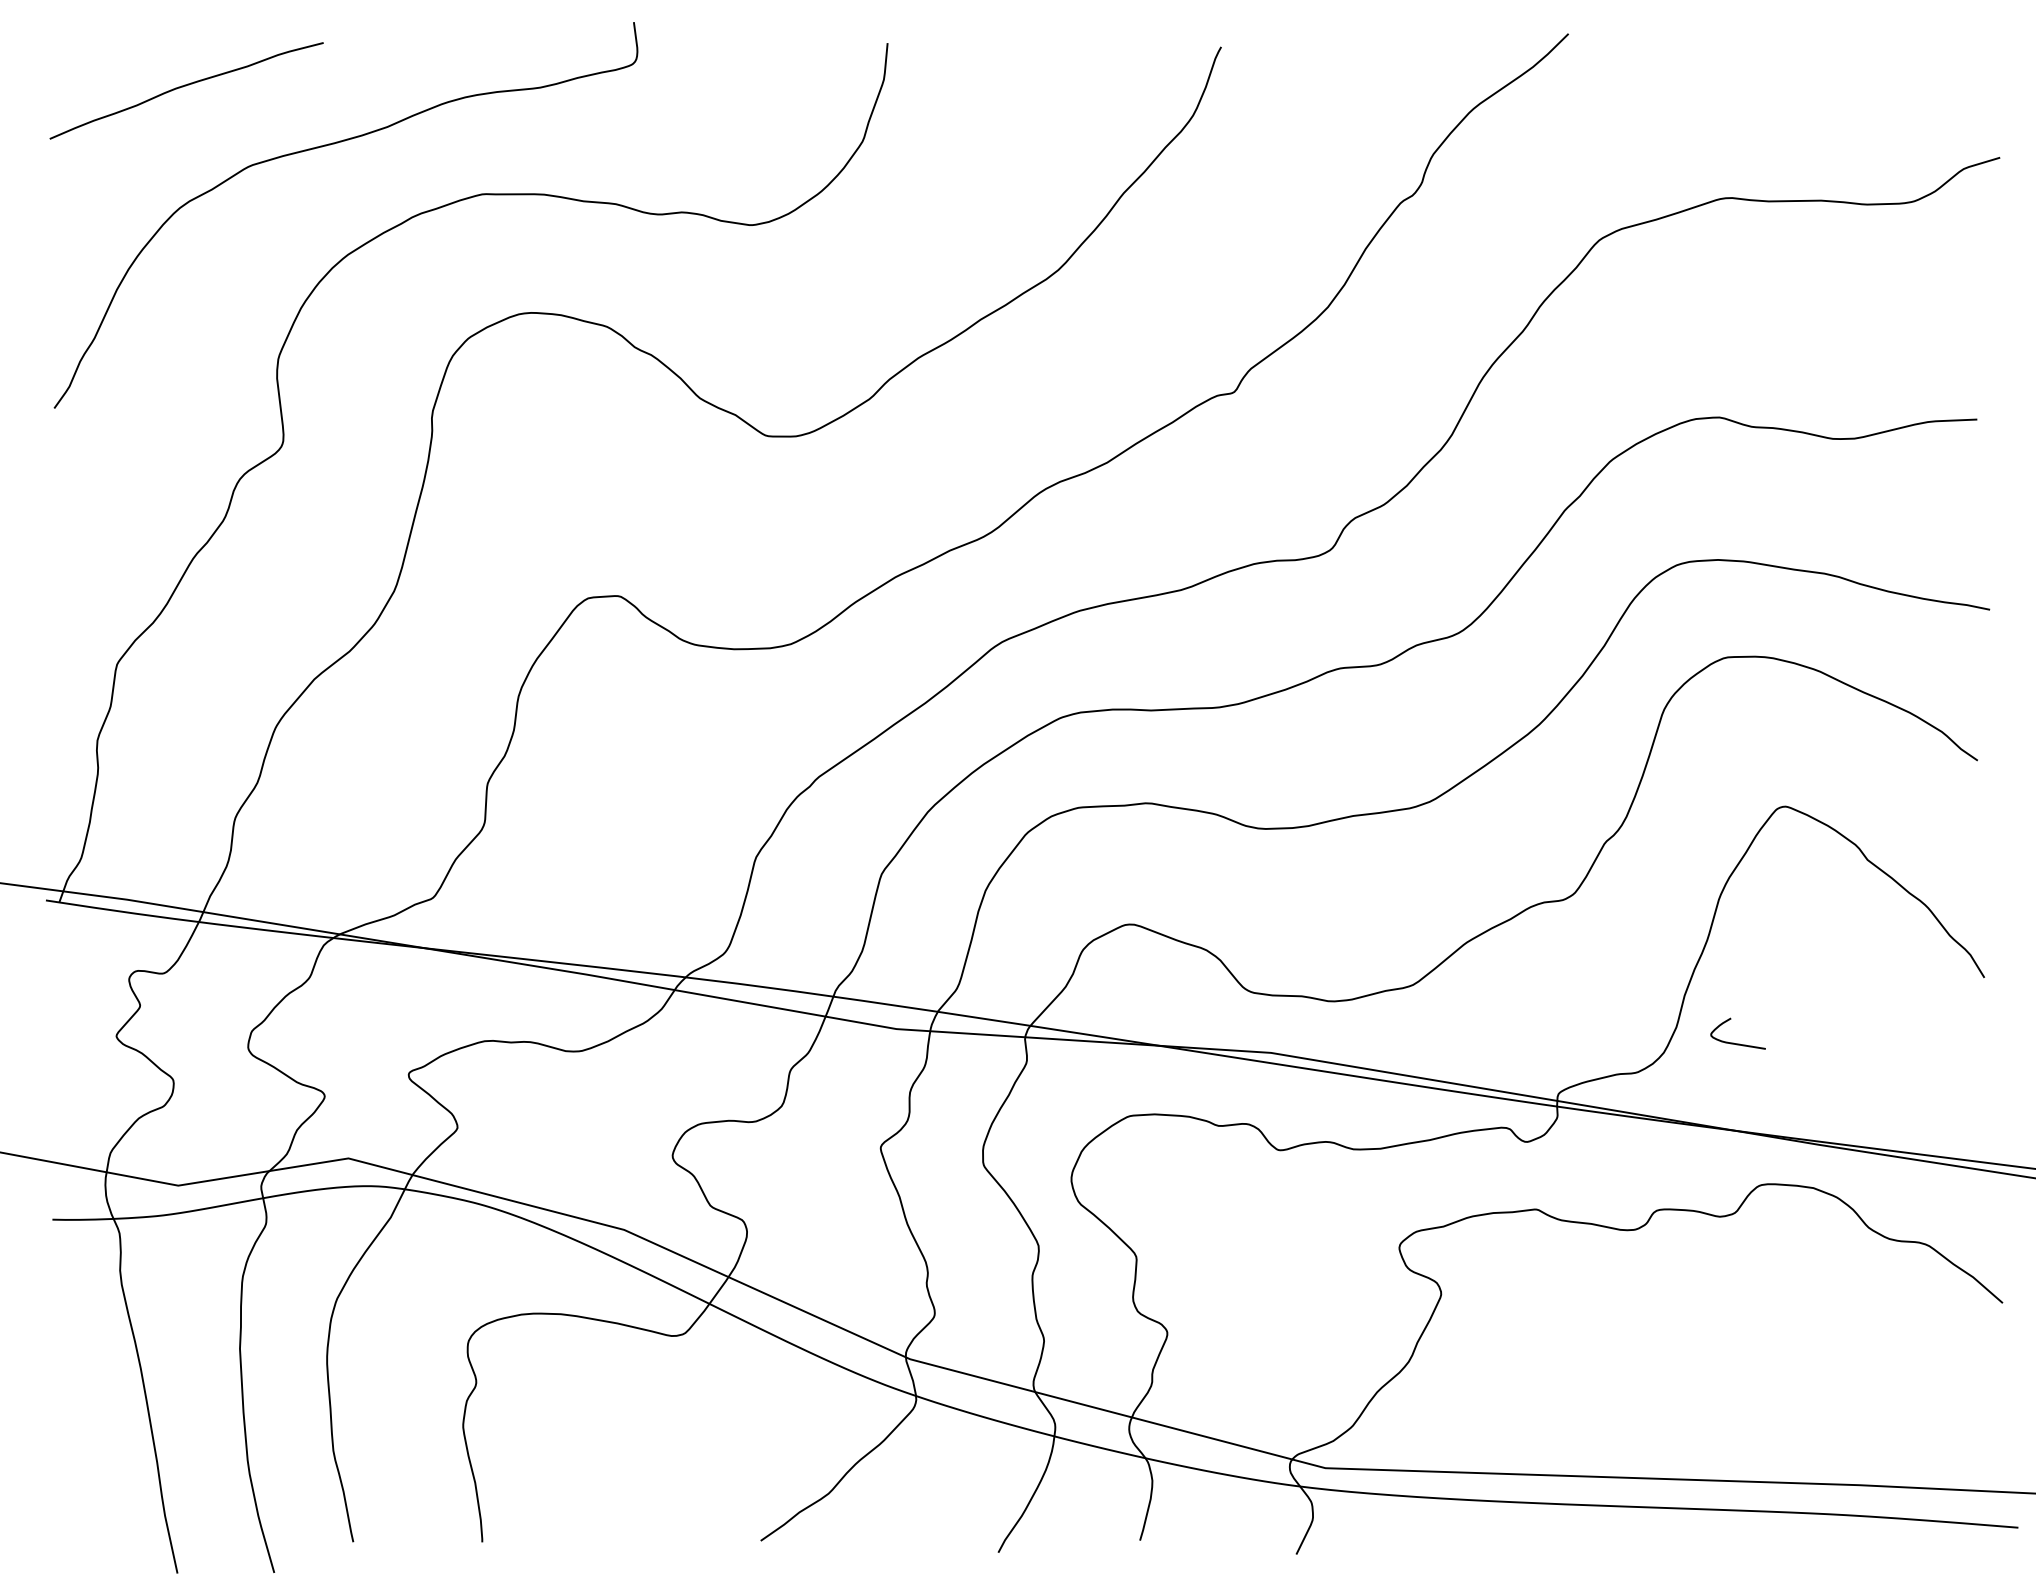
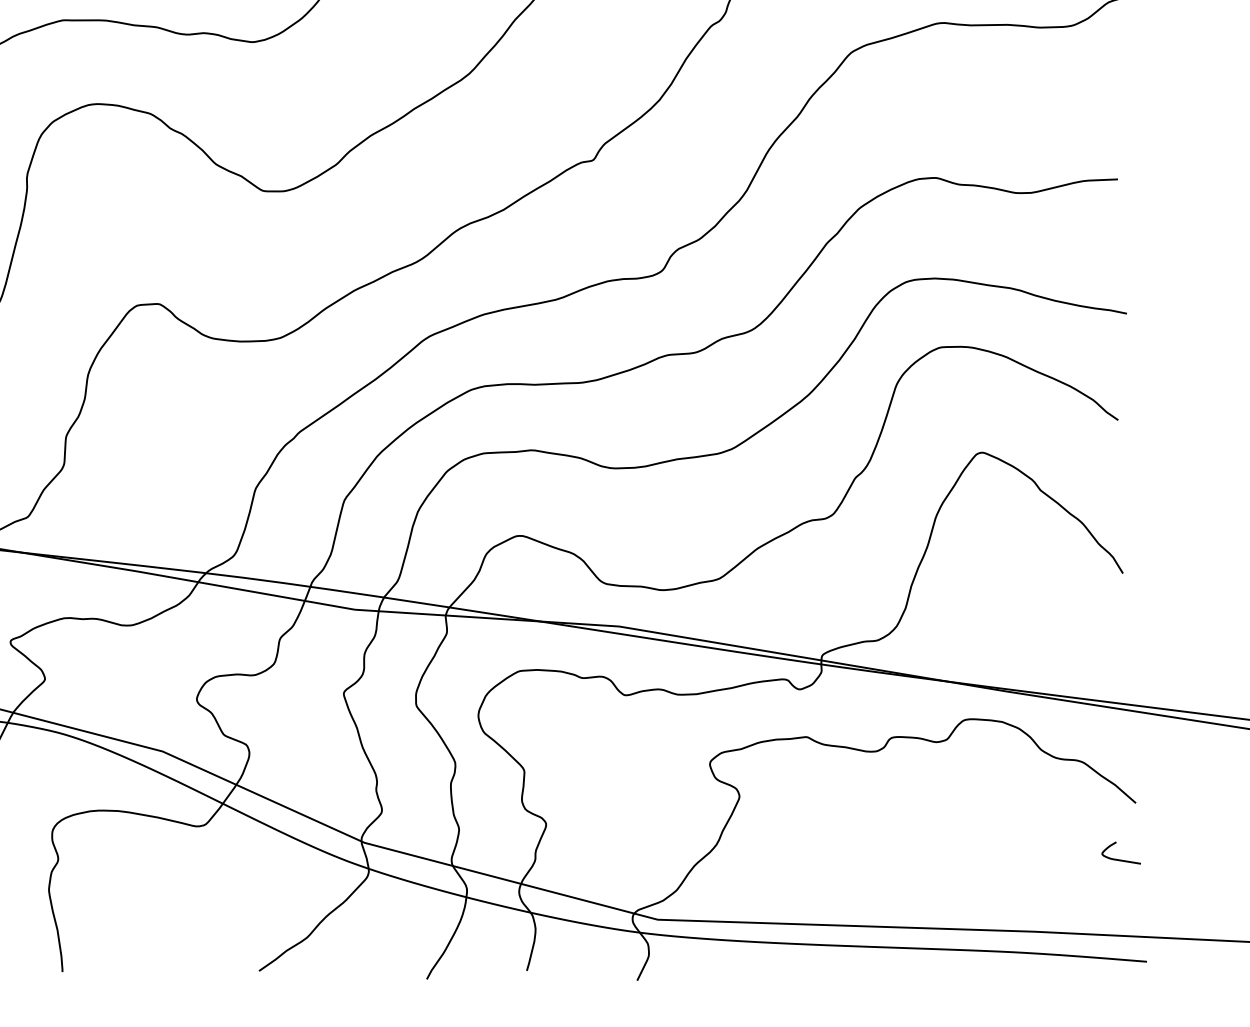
curve: (1733, 1042) -> (1118, 859), moved

